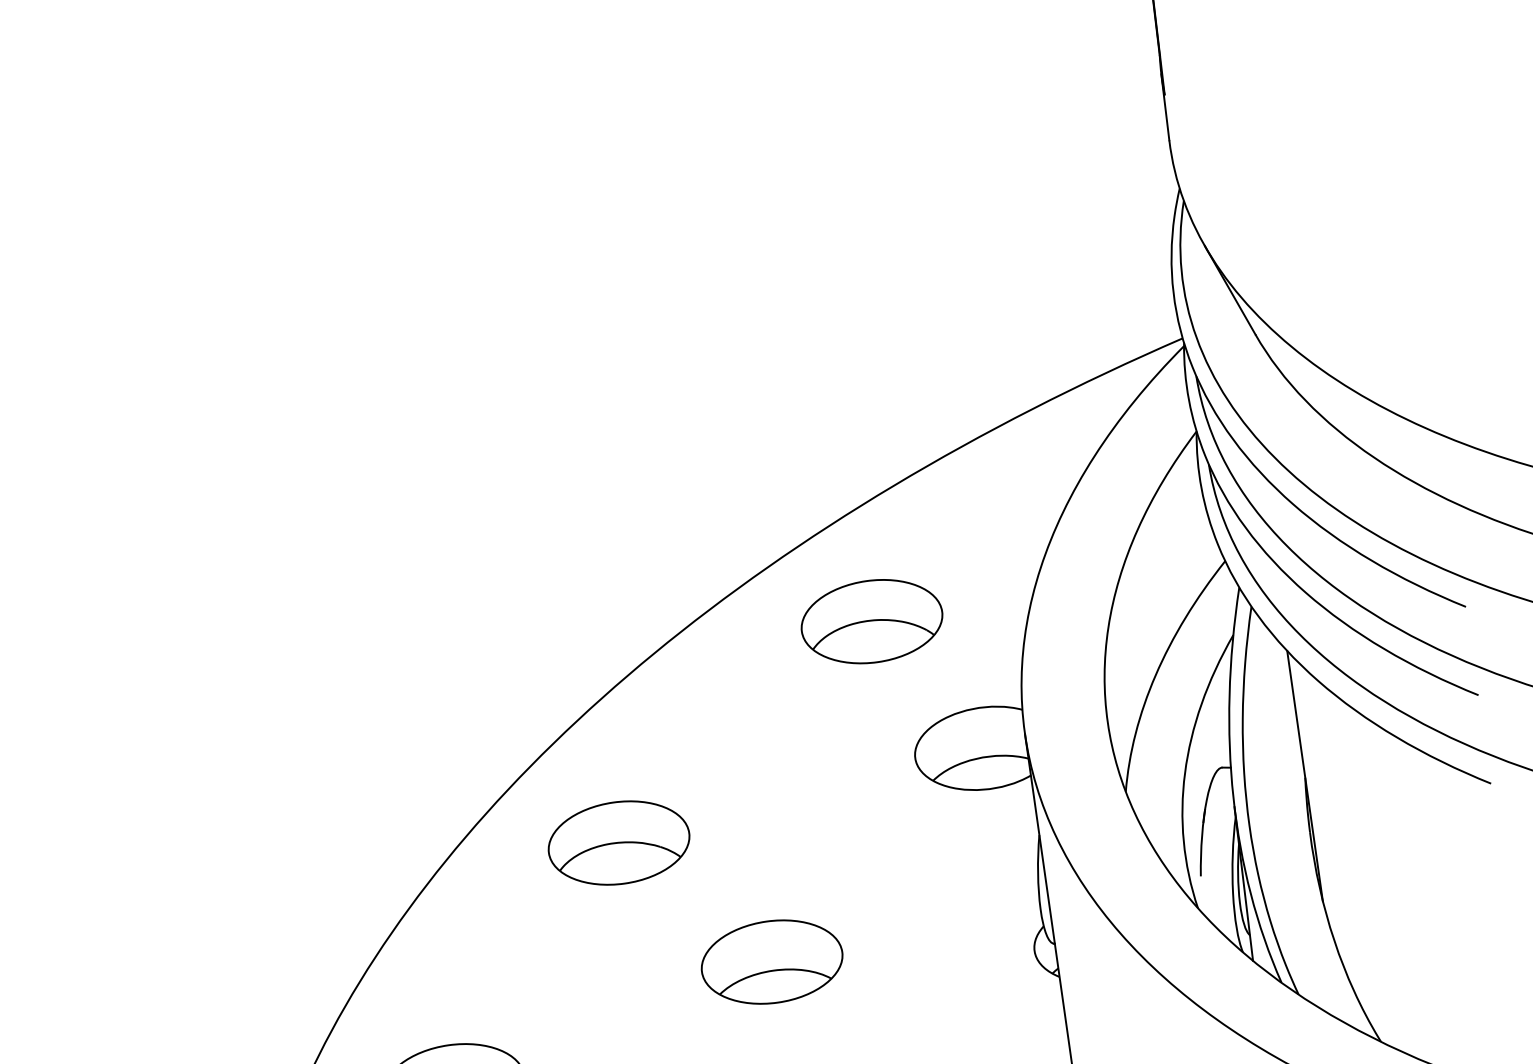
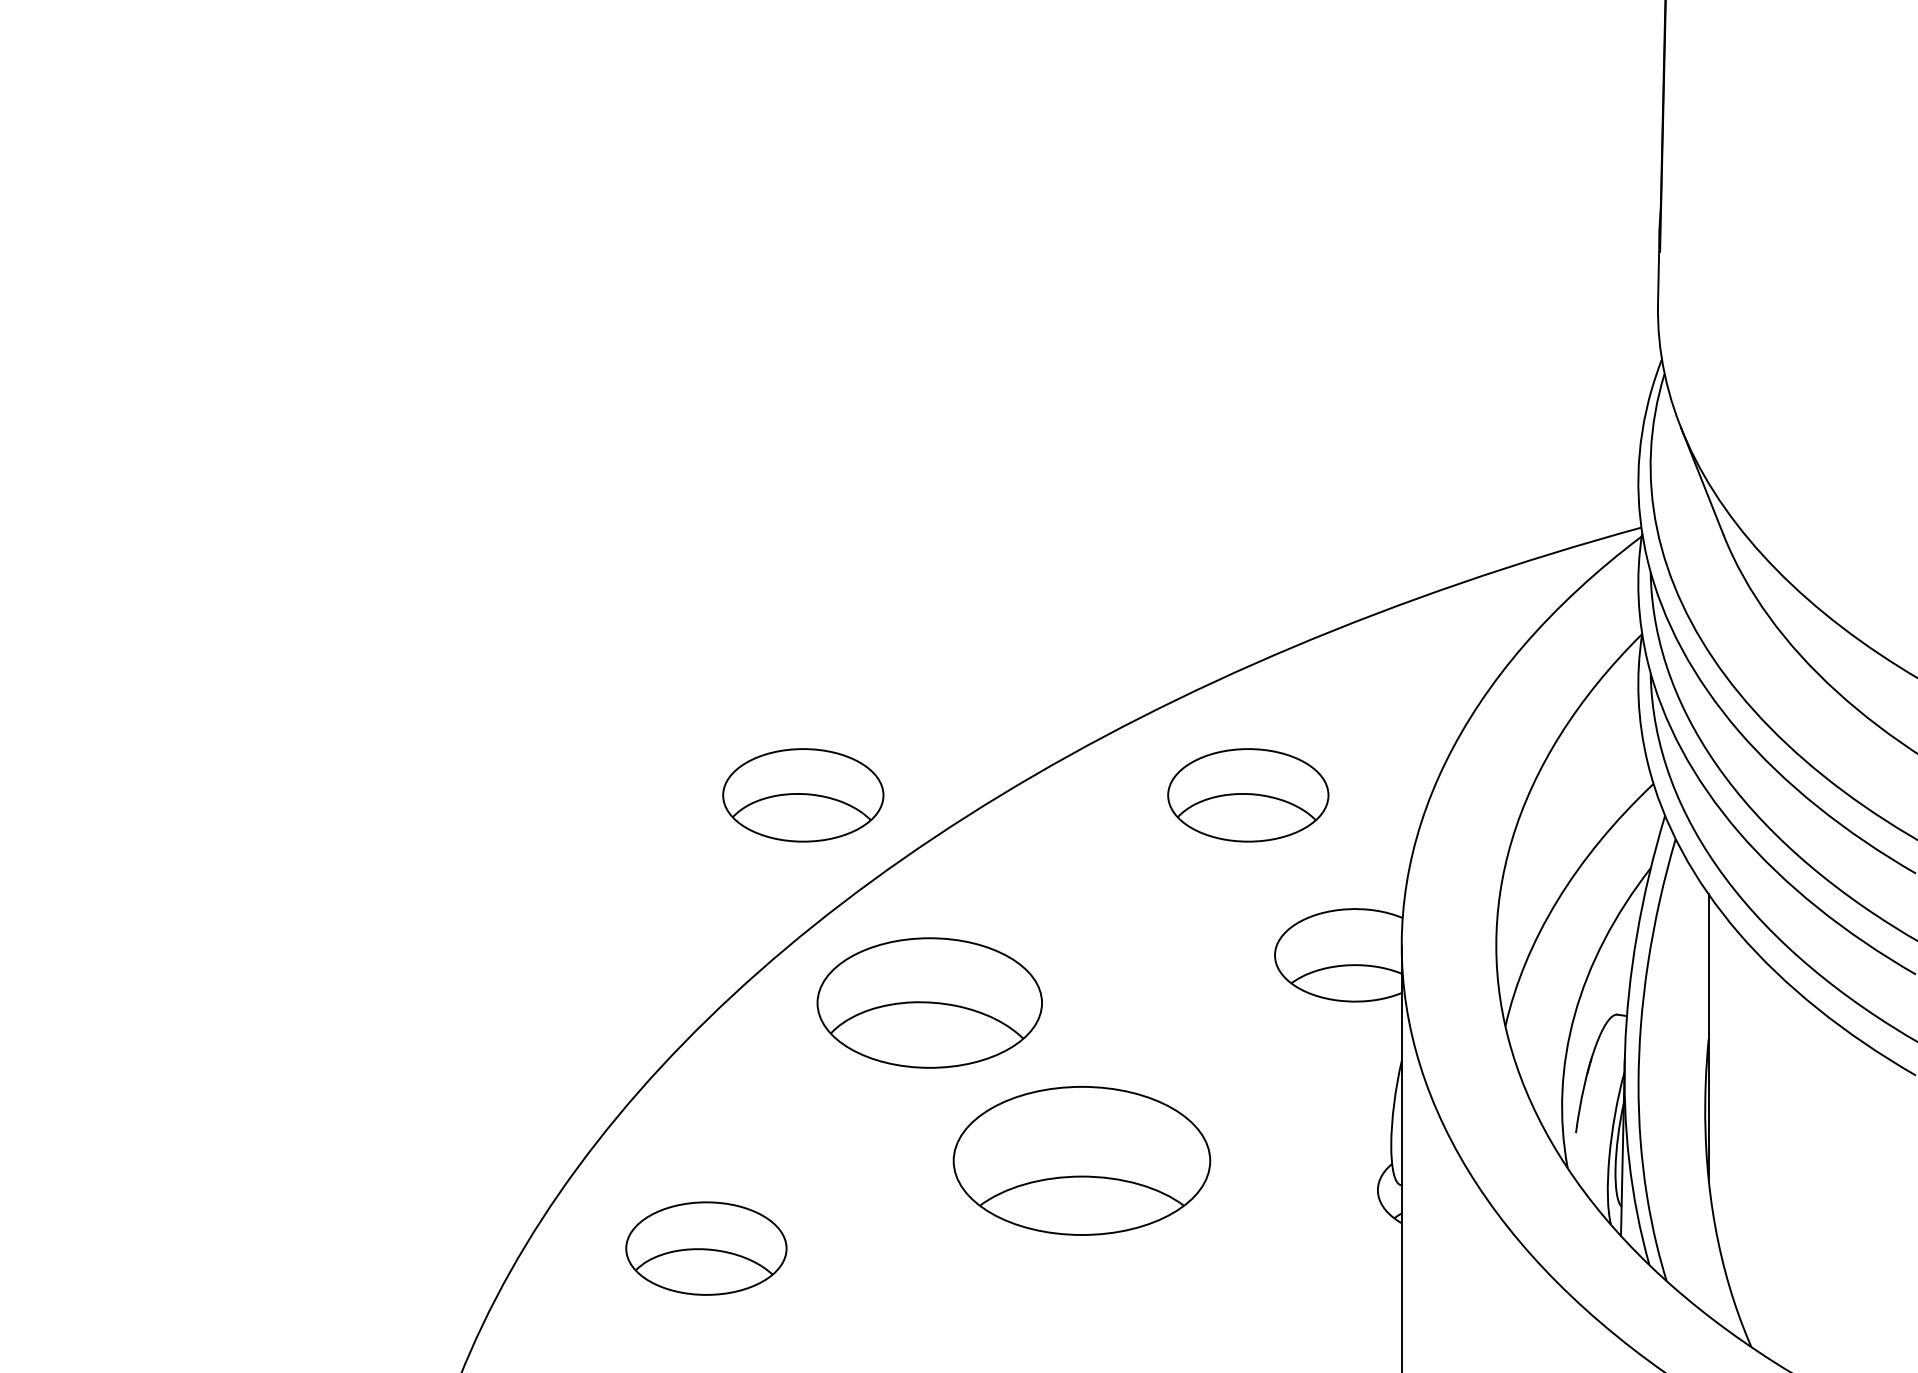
part: (482, 677) -> (803, 795), added
part: (618, 842) -> (929, 1002), size x1.4
part: (772, 961) -> (1082, 1160), size x1.6

